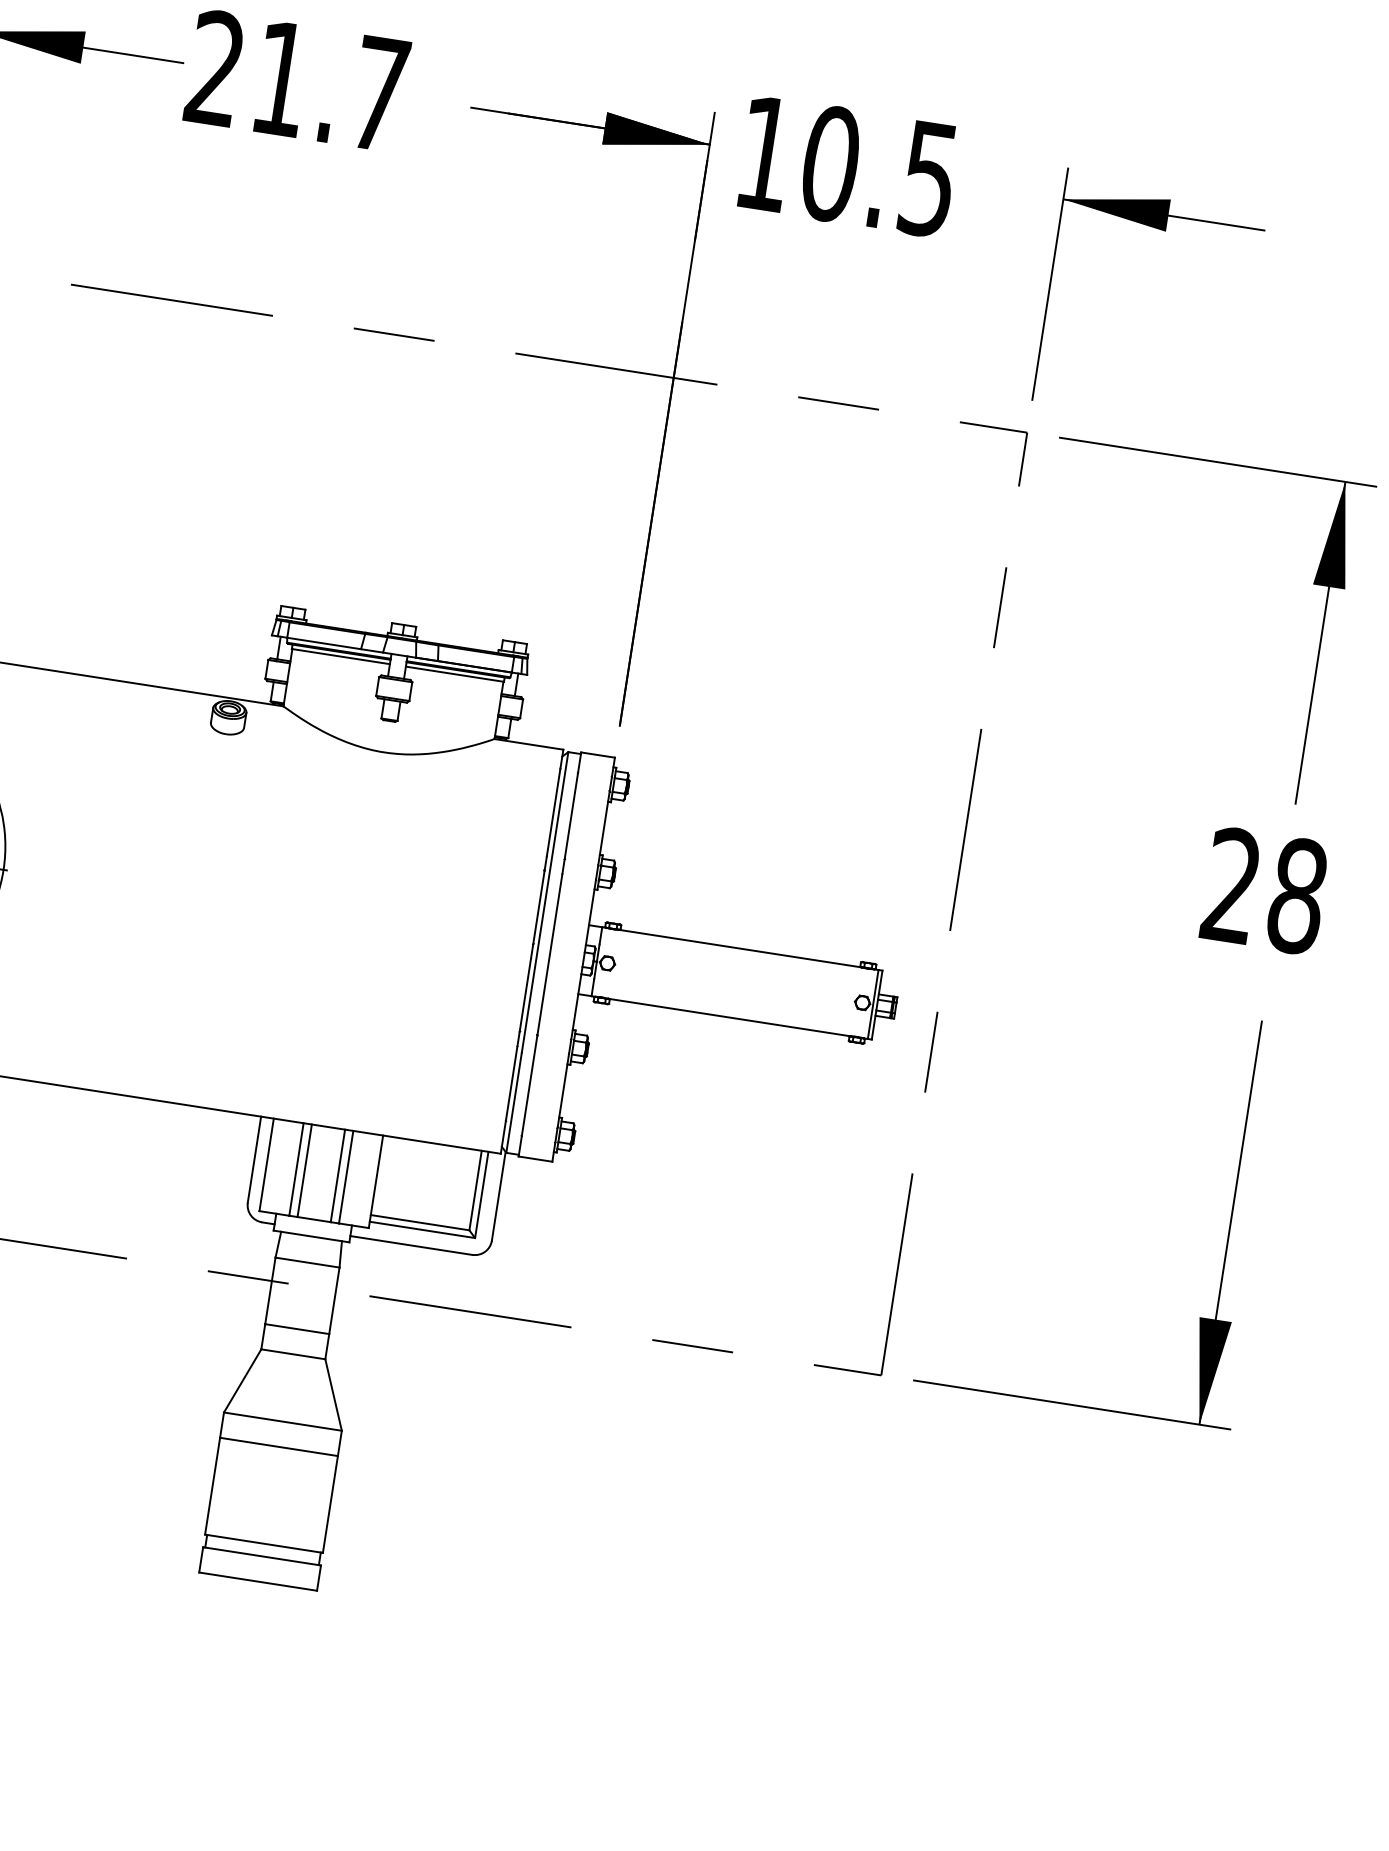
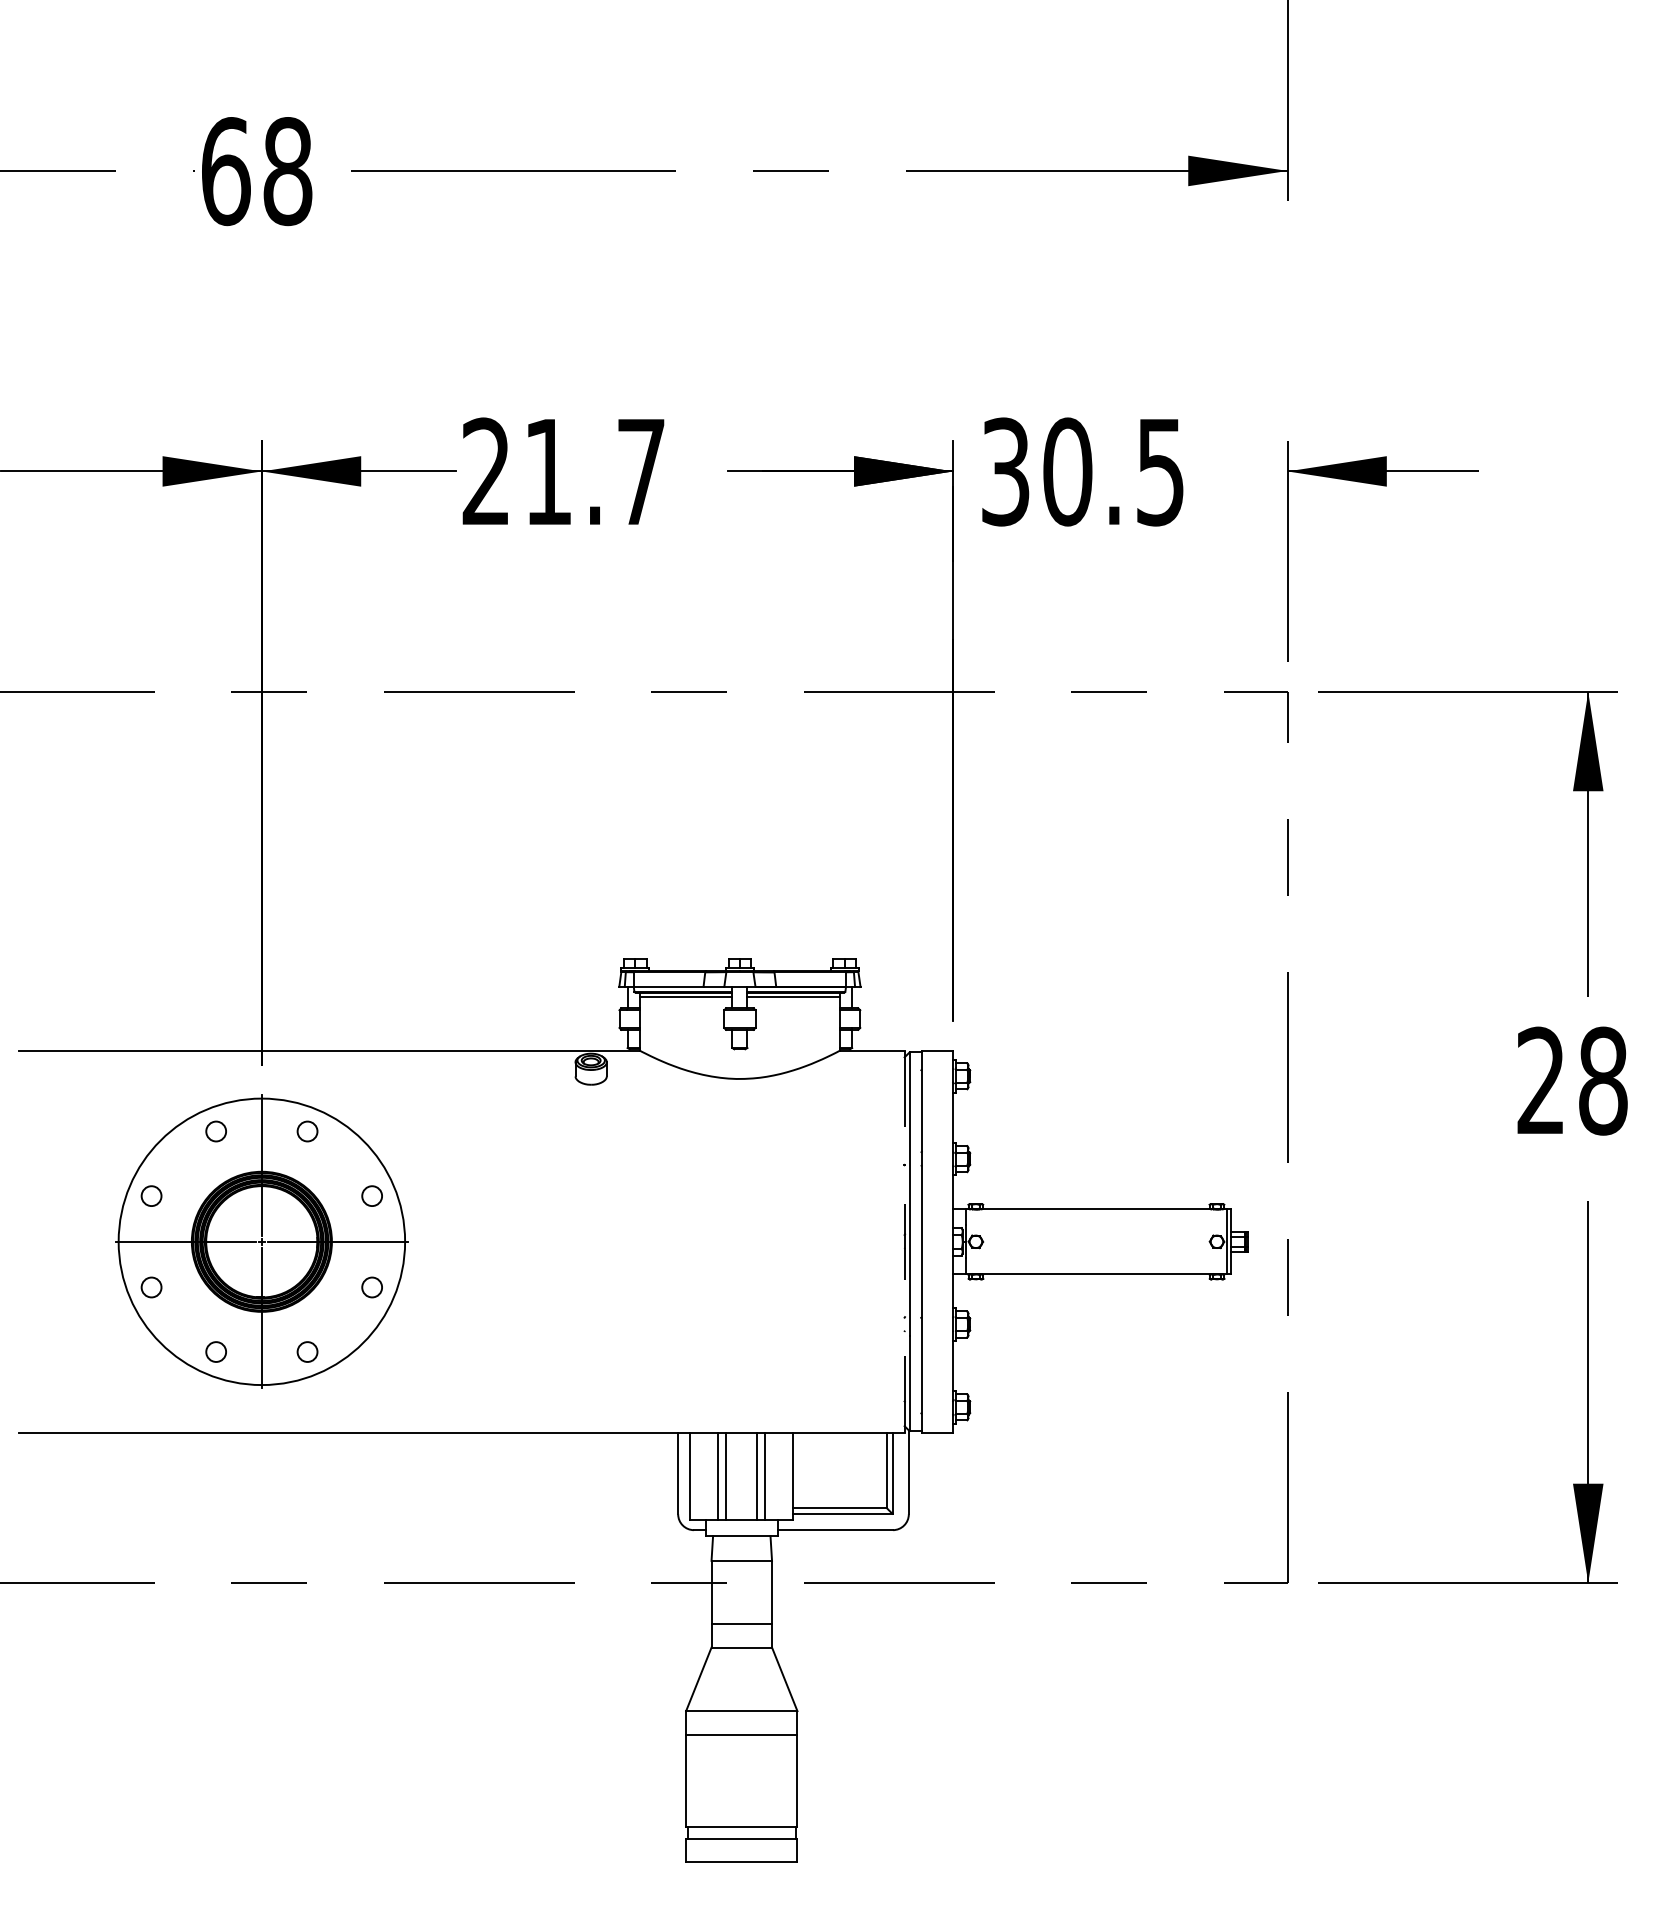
text: (764, 153) -> (1005, 471), 10.5 -> 30.5
line: (531, 951) -> (904, 1241), solid -> dashed

